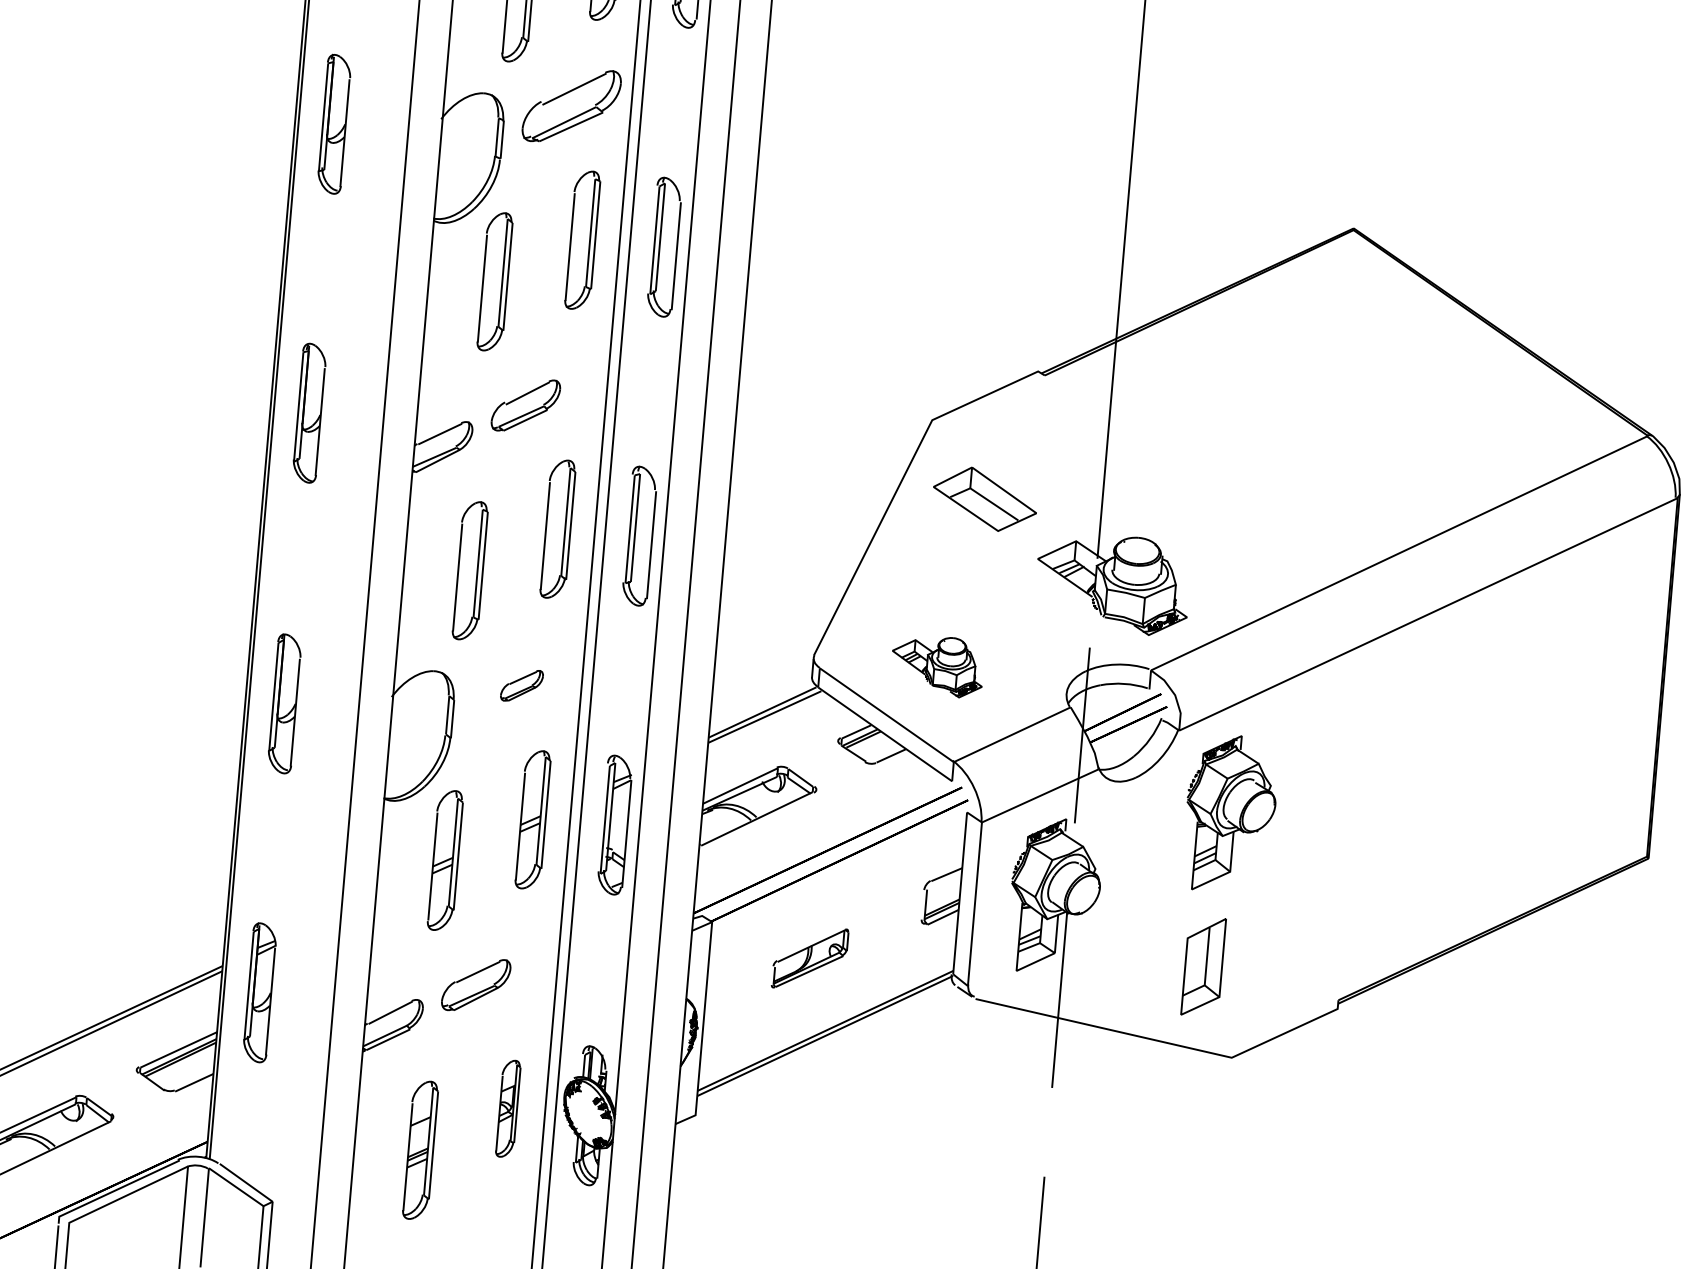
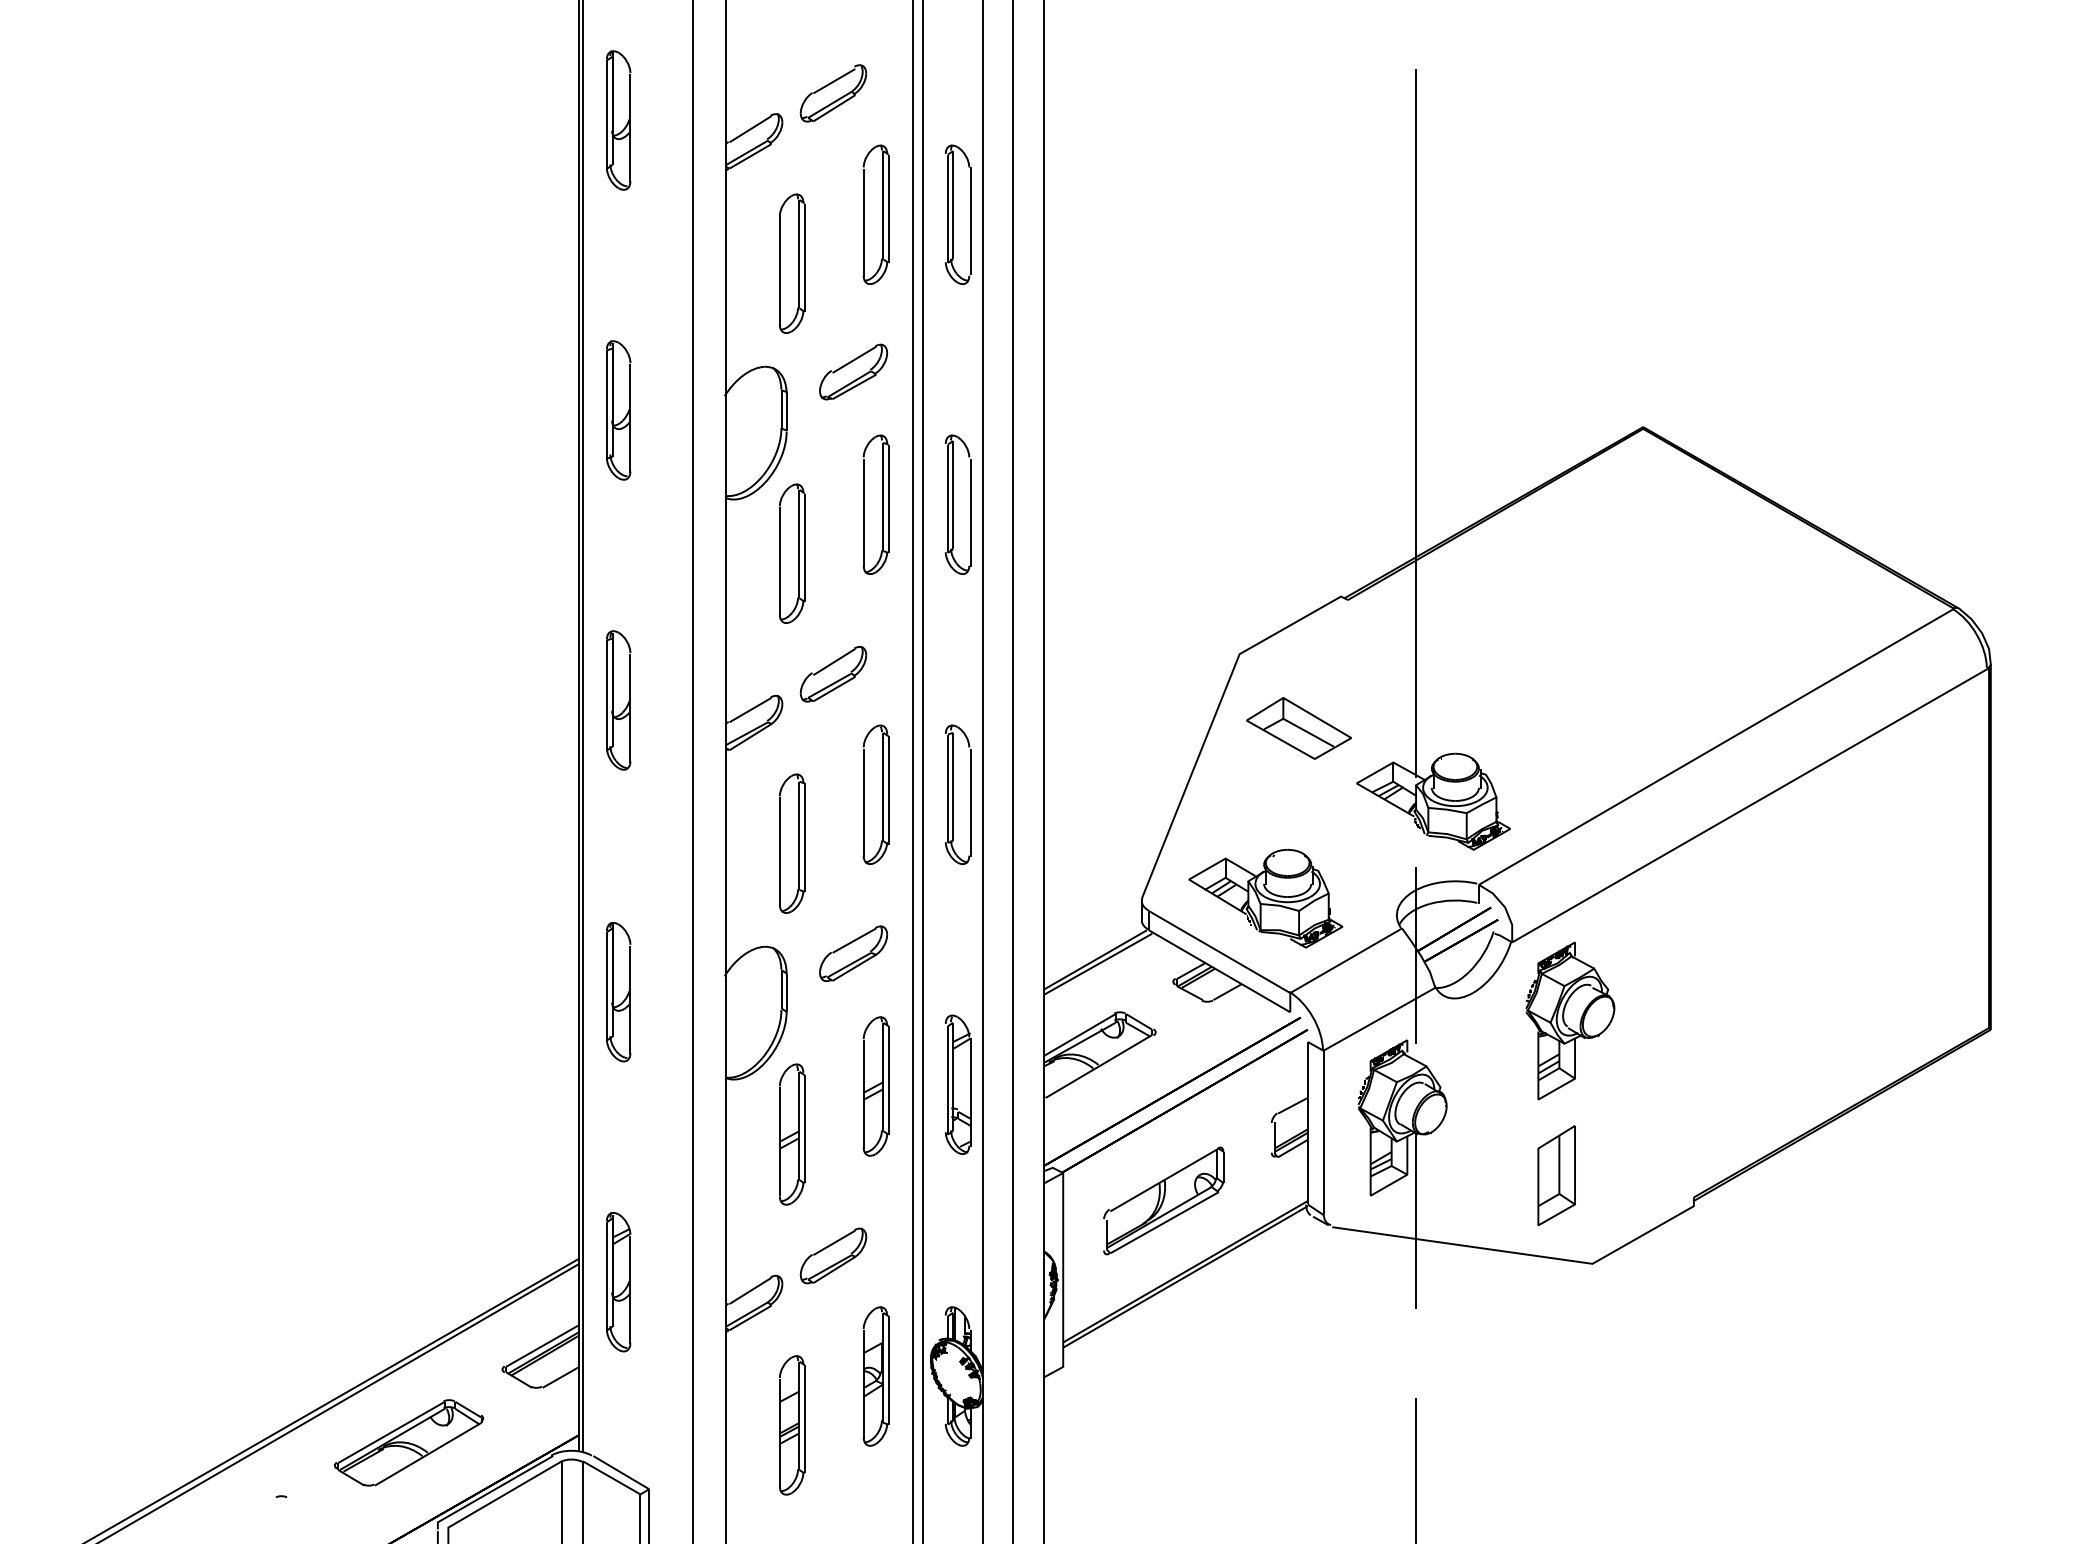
part: (571, 105) -> (853, 371), size x0.71
part: (937, 665) -> (1265, 898), size x1.67
part: (521, 685) -> (853, 953), size x1.67
part: (809, 958) -> (1163, 1200), size x1.67
part: (507, 1108) -> (875, 1376), size x1.43

